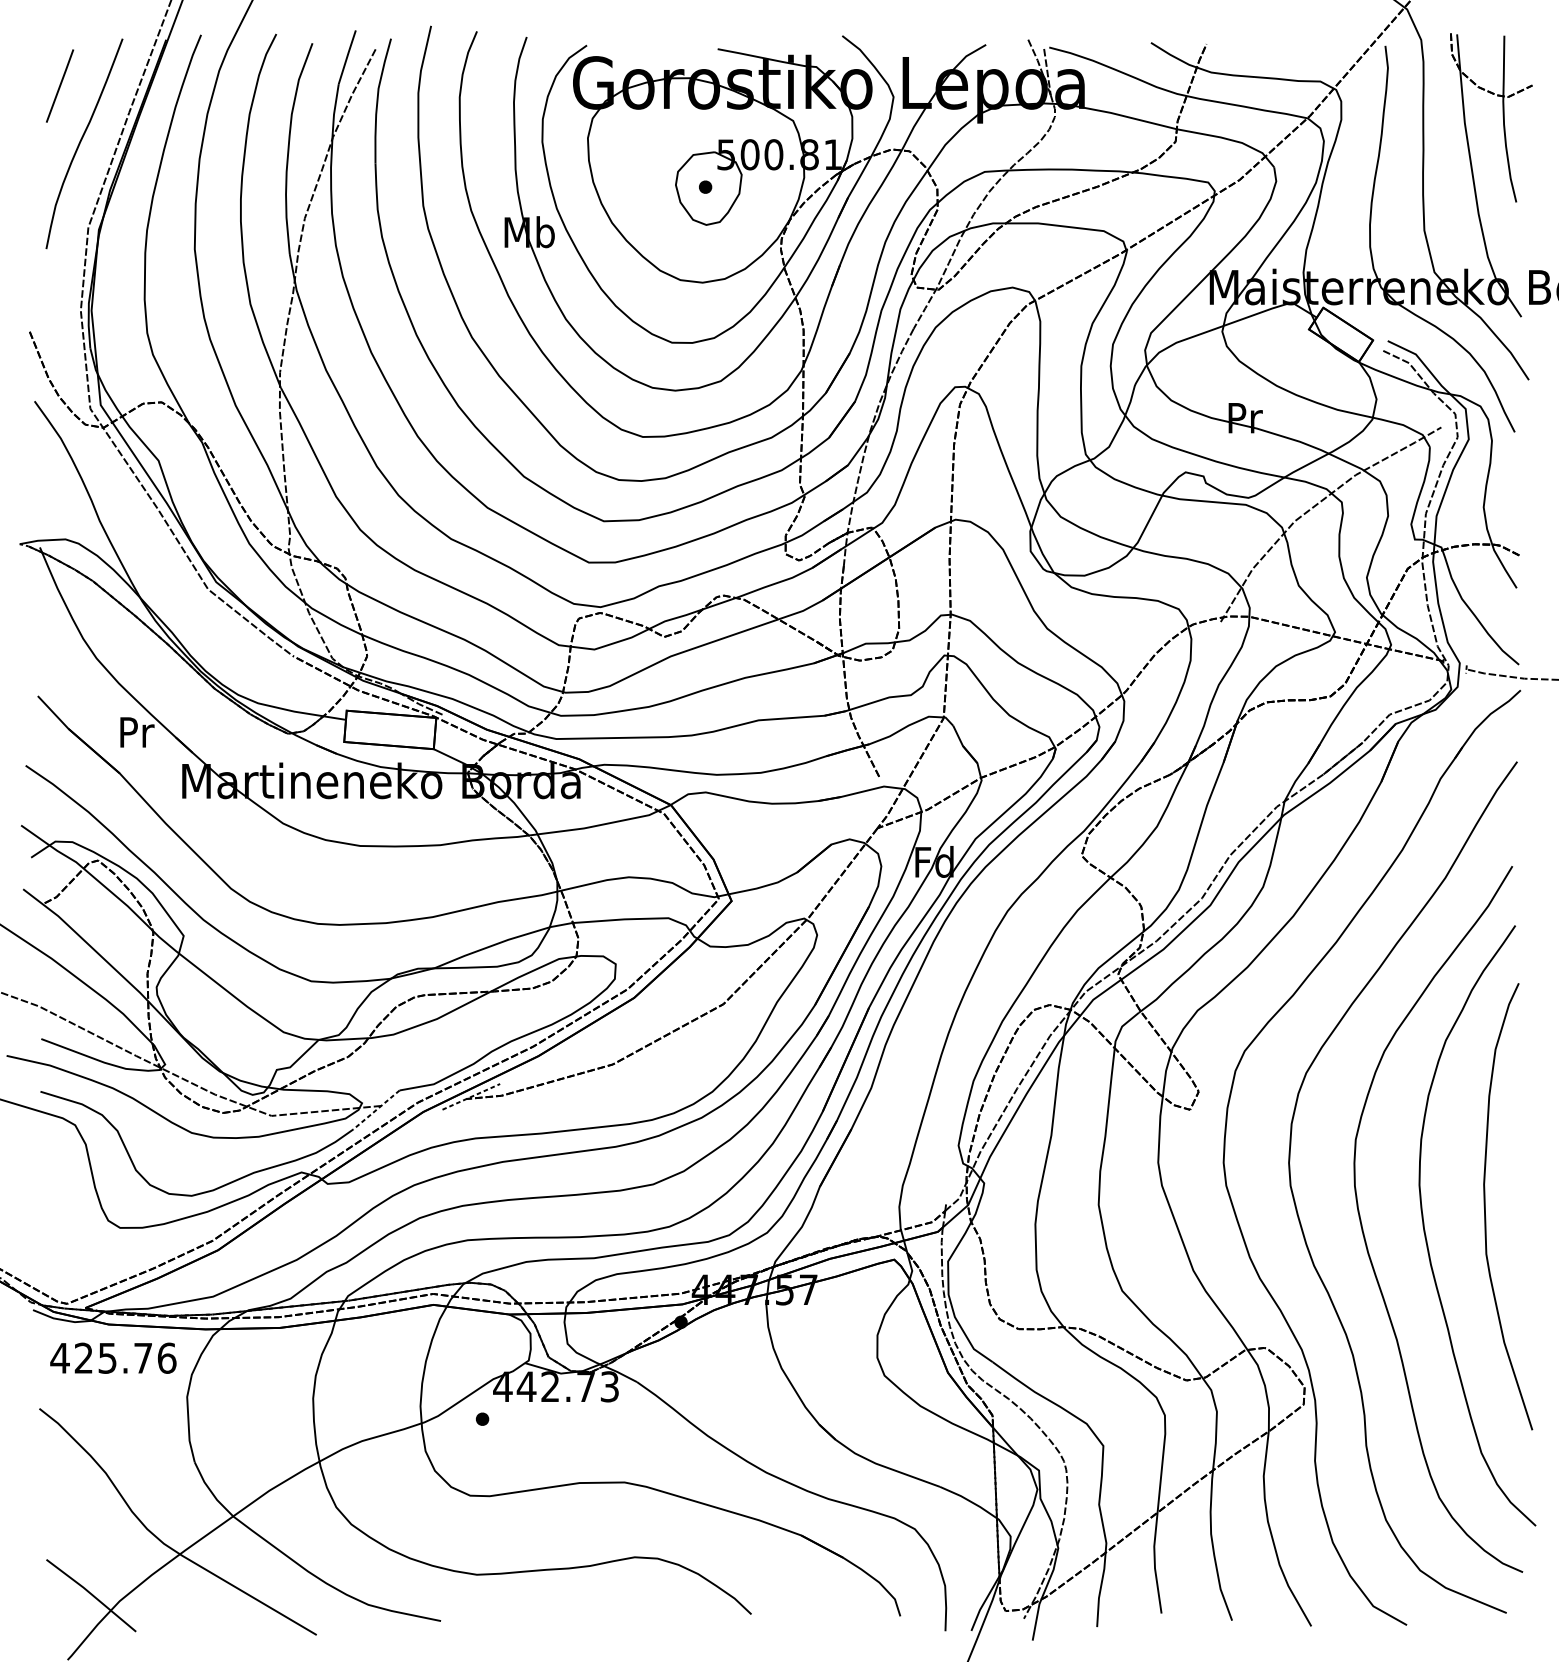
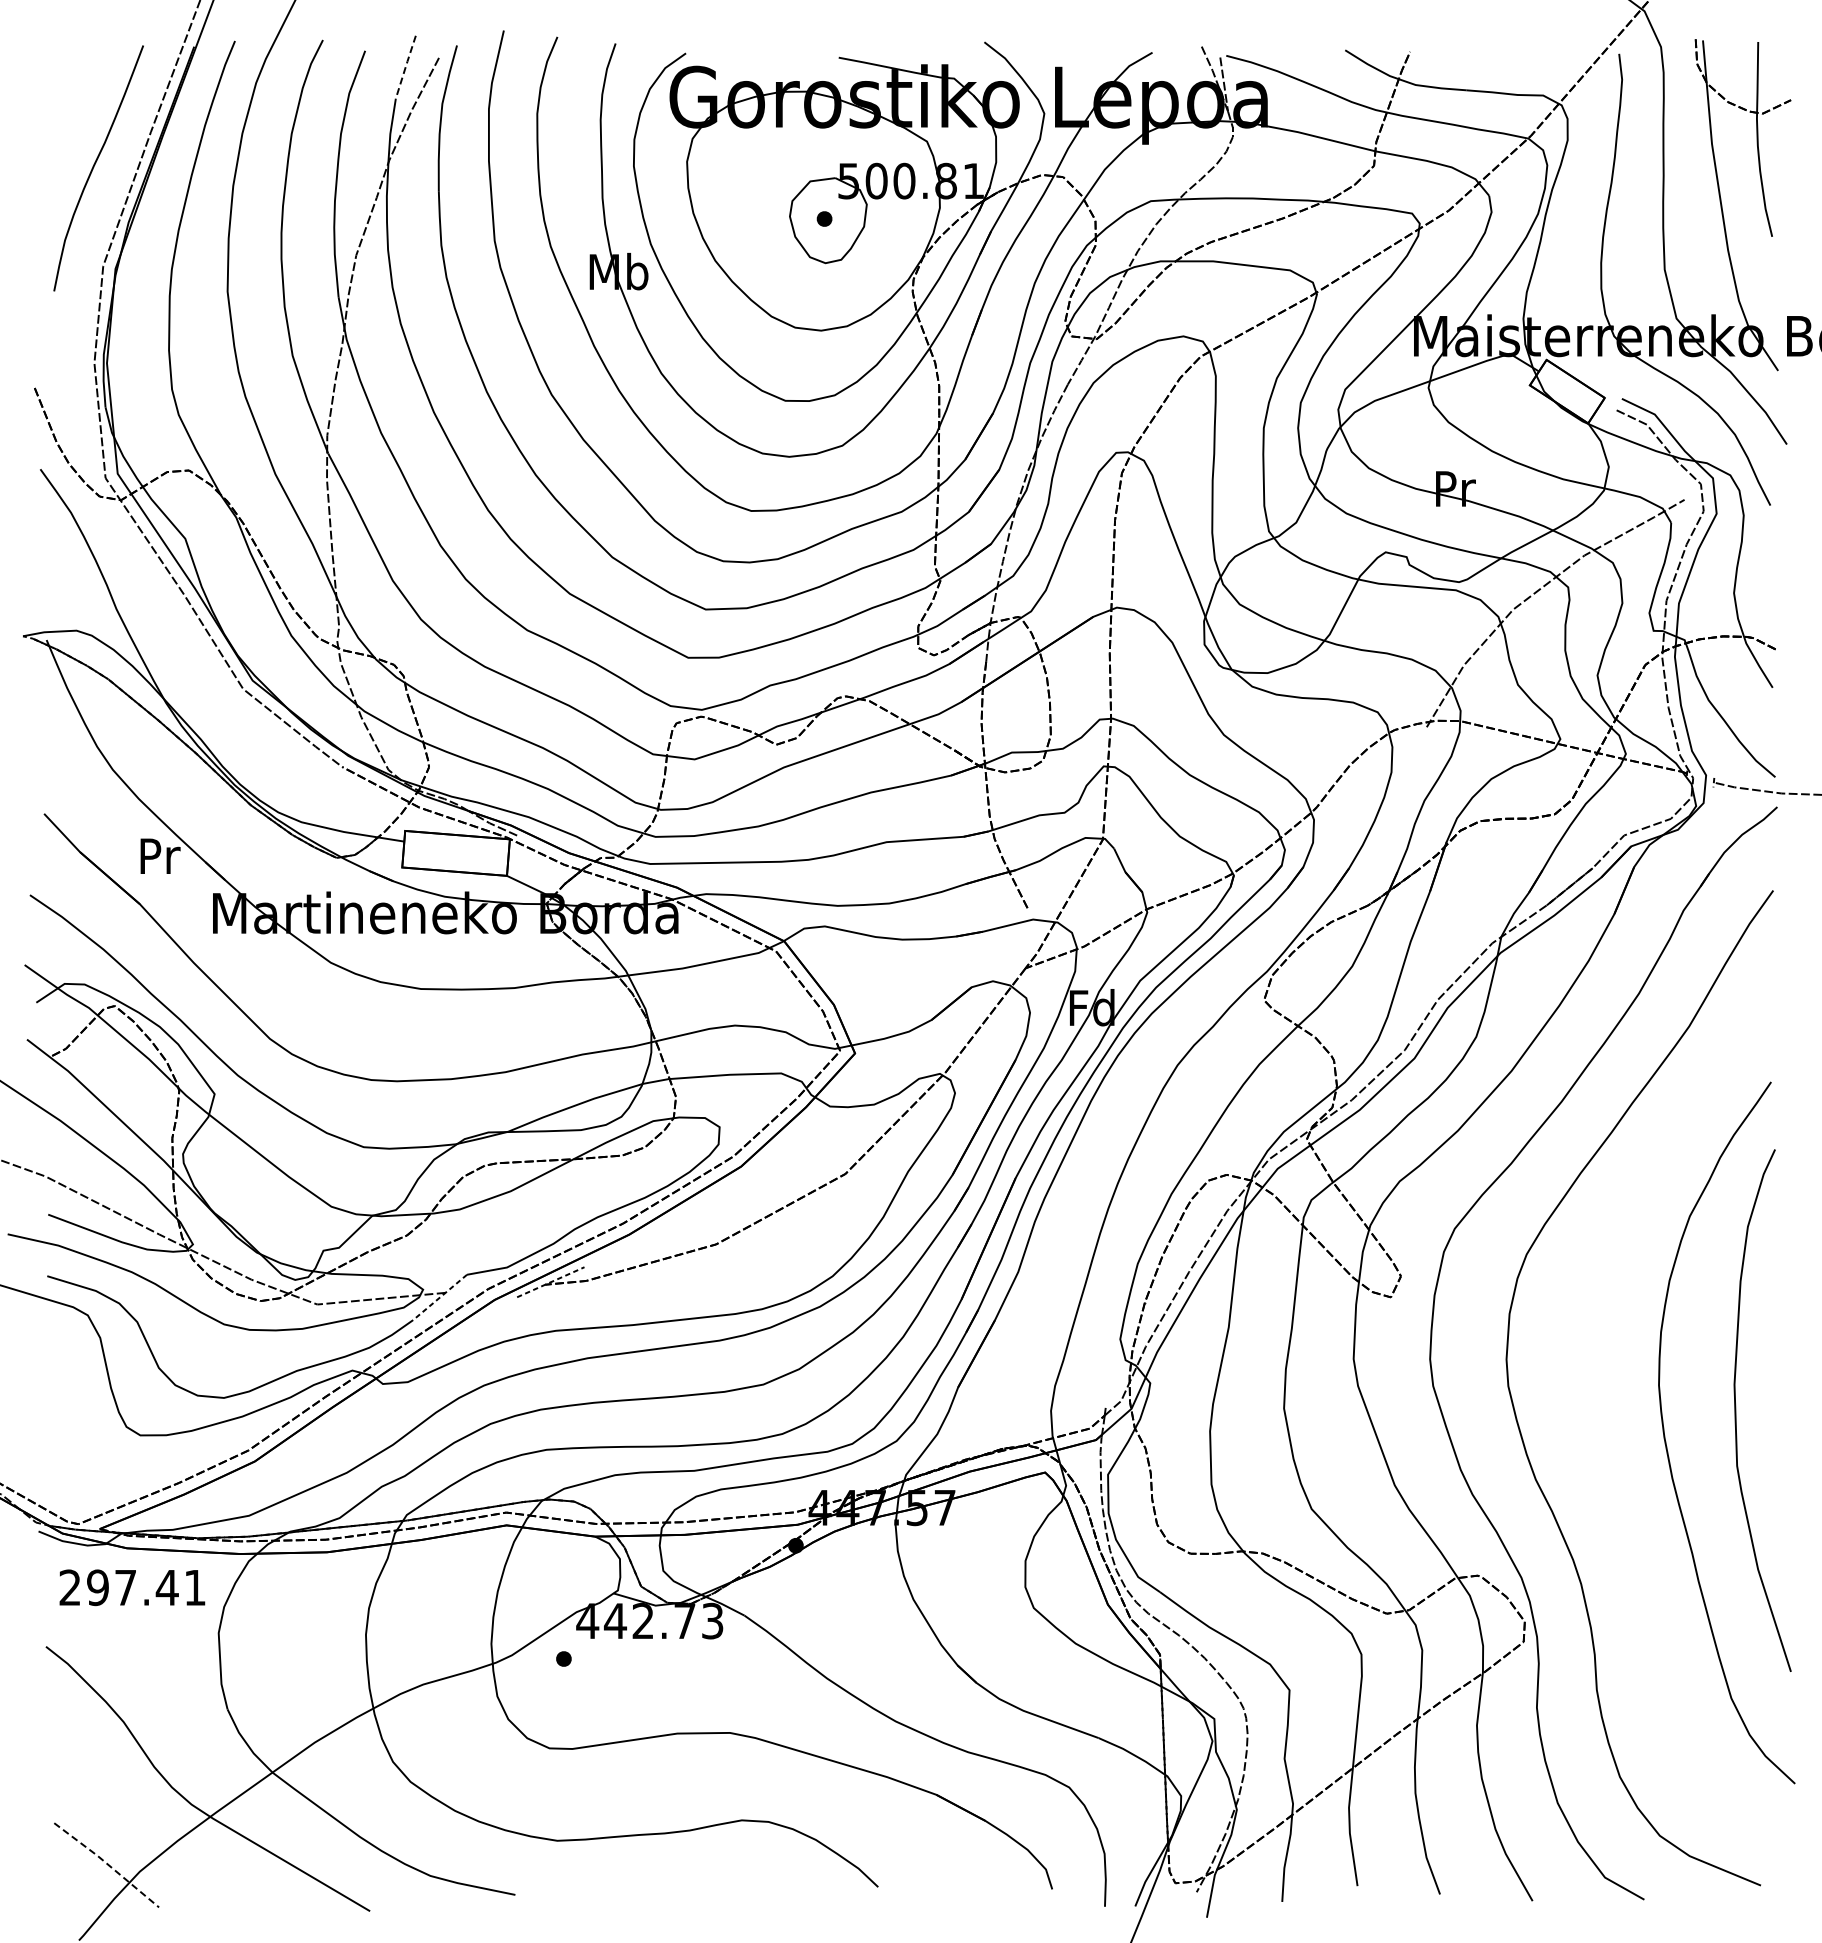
line: (346, 56) -> (405, 66), solid -> dashed
line: (59, 85) -> (69, 100), removed
curve: (1365, 1236) -> (1595, 1445), removed
text: (113, 1358) -> (132, 1587), 425.76 -> 297.41
line: (92, 1594) -> (107, 1863), solid -> dashed

